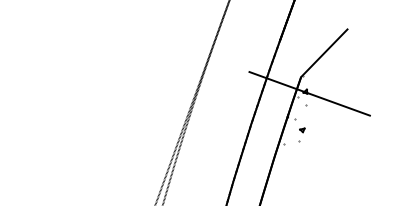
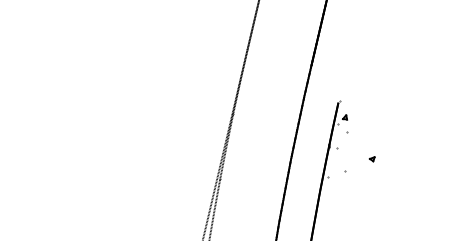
line: (324, 52) -> (360, 73), removed
line: (309, 93) -> (349, 119), removed
part: (301, 130) -> (371, 159), moved

